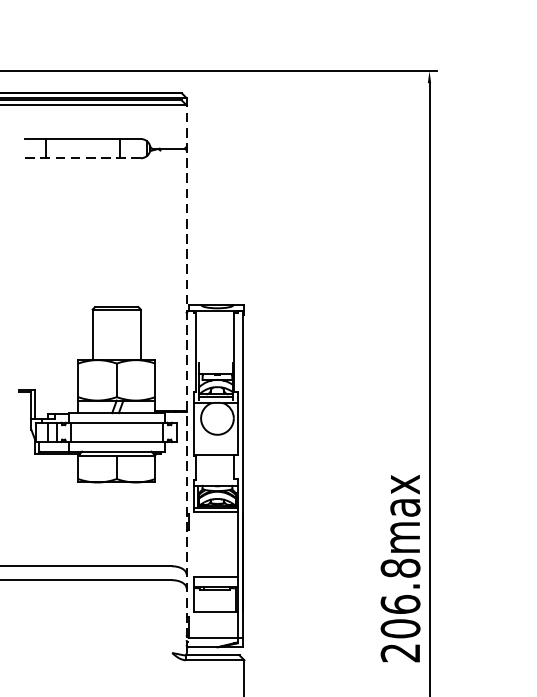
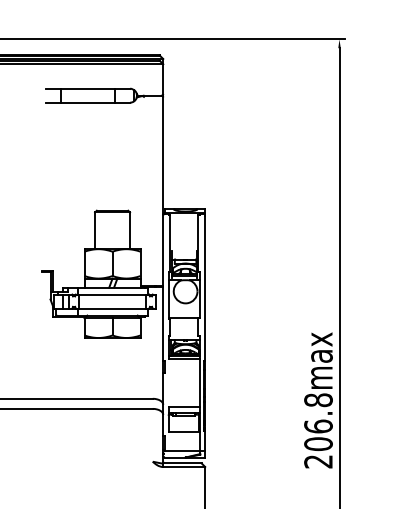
line: (83, 157) -> (88, 102), dashed -> solid
line: (186, 374) -> (163, 259), dashed -> solid

